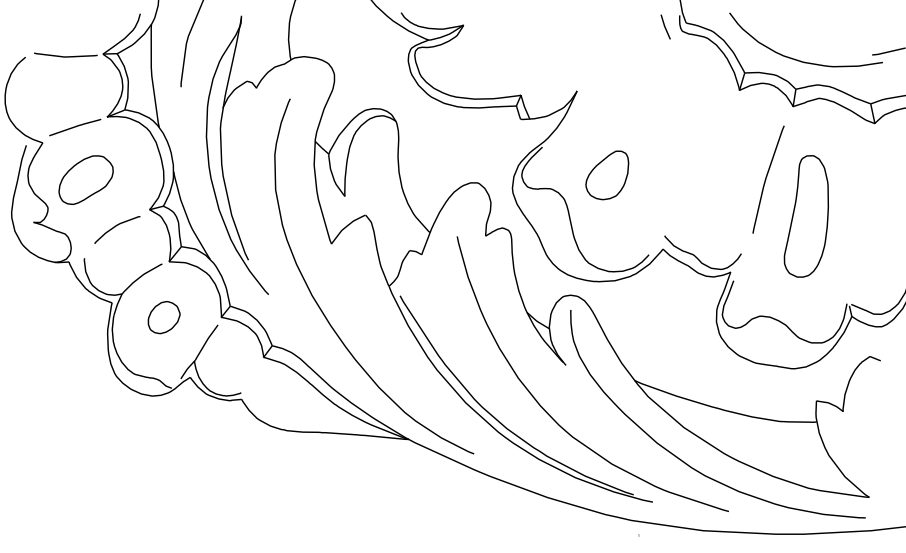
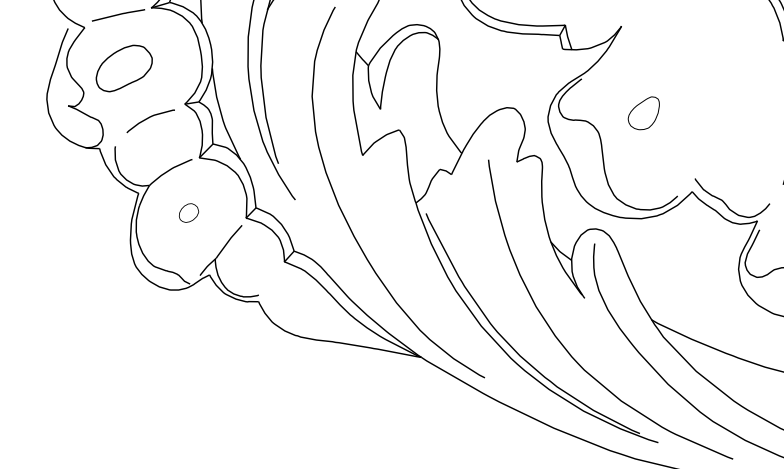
part: (607, 175) -> (643, 113), size x0.7
part: (163, 317) -> (188, 212), size x0.6

